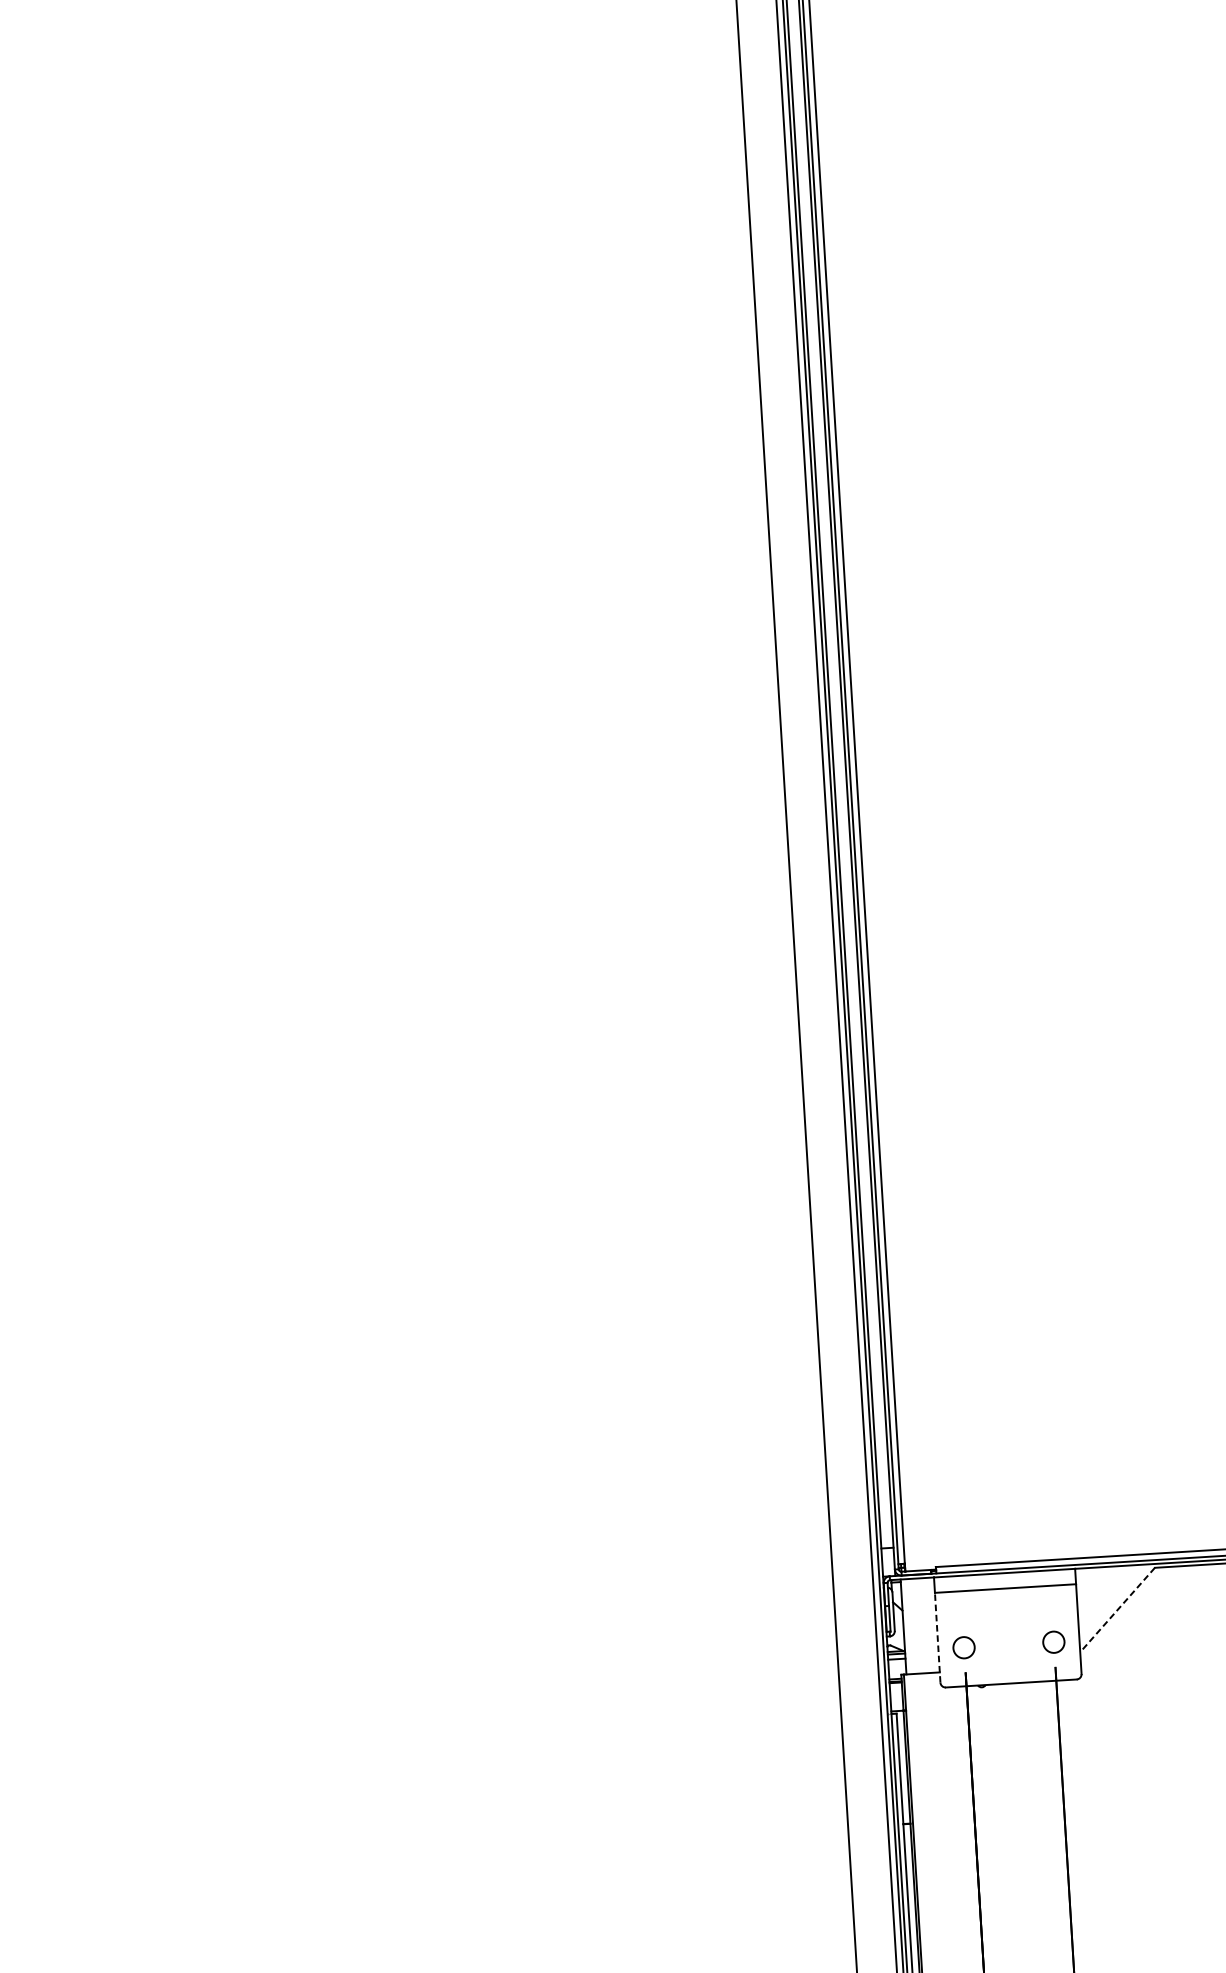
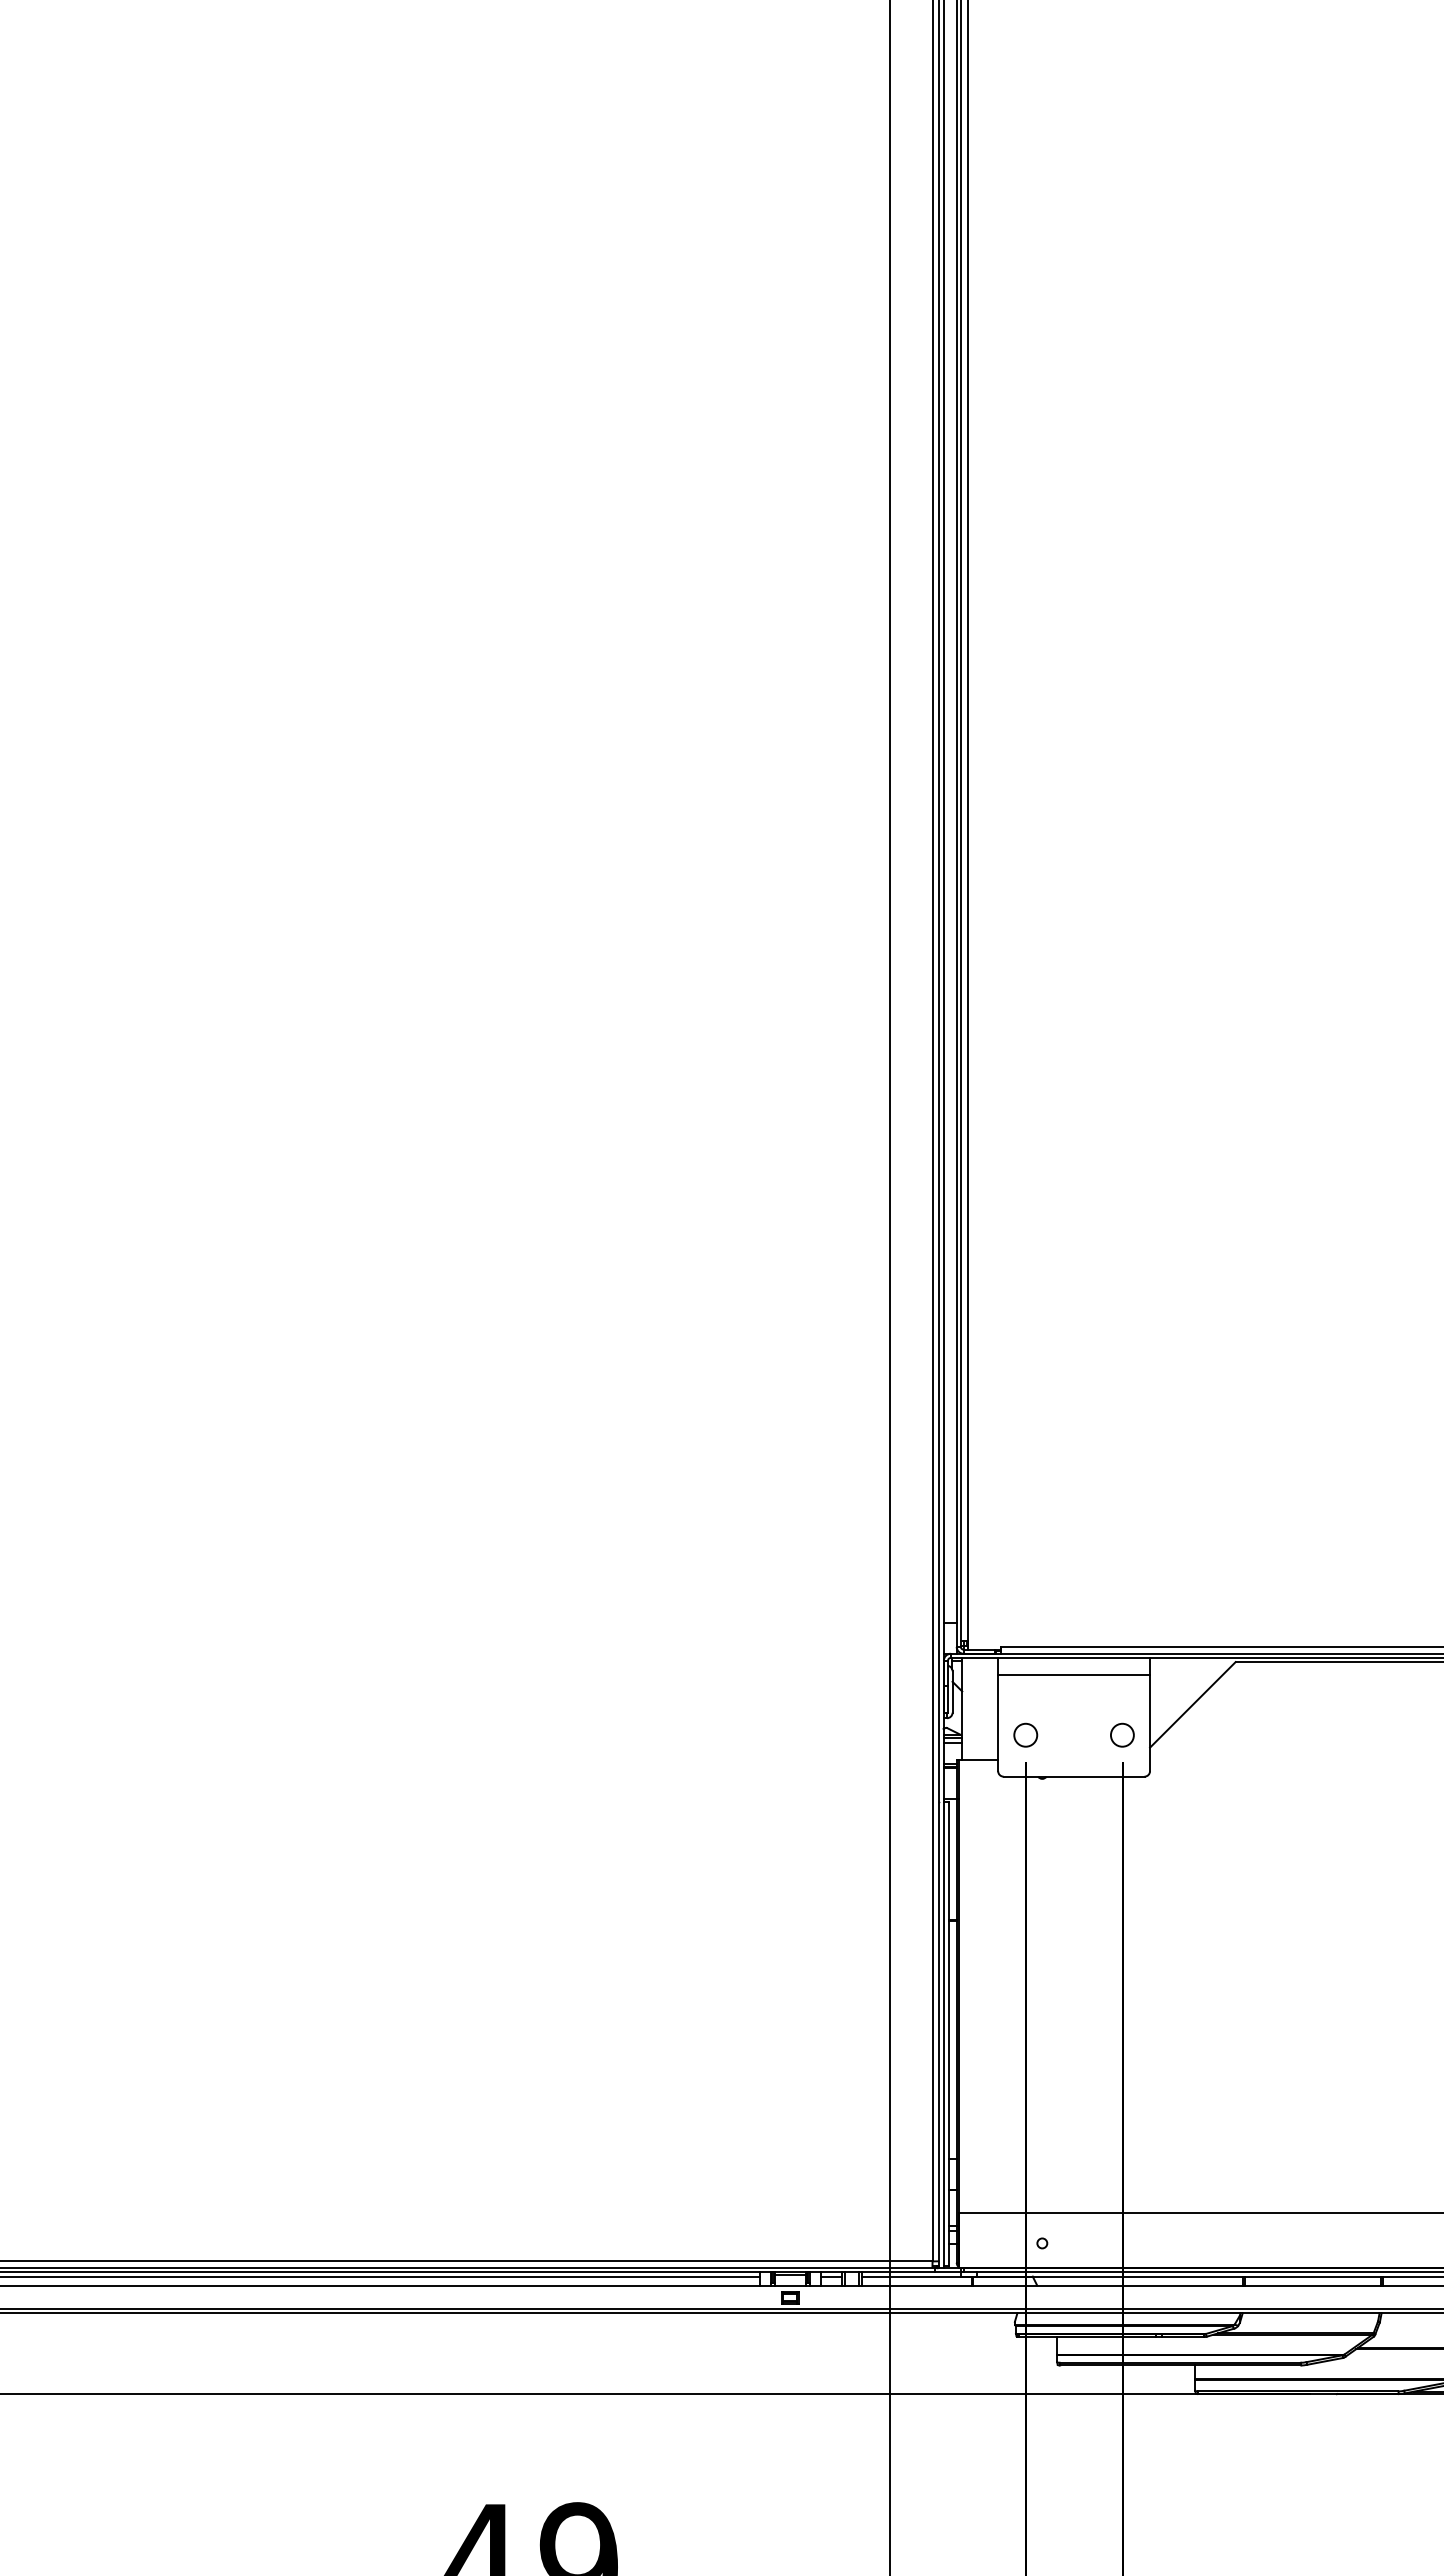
line: (1117, 1609) -> (1192, 1704), dashed -> solid
line: (938, 1637) -> (998, 1722), dashed -> solid

